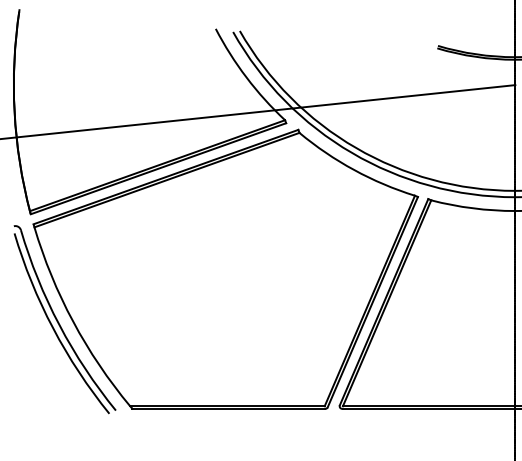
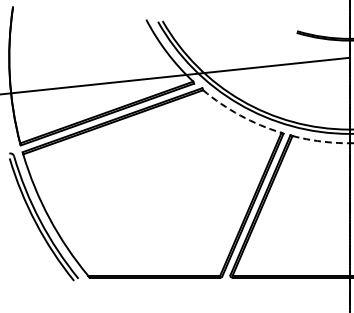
arc: (354, 170) -> (240, 115), solid -> dashed
arc: (472, 208) -> (320, 141), solid -> dashed

